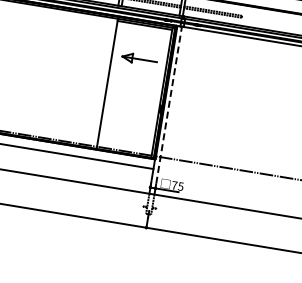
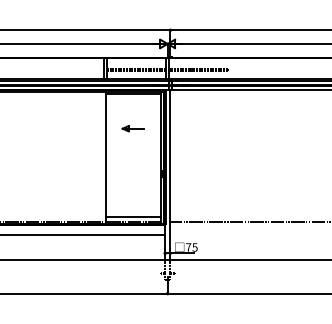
part: (138, 59) -> (132, 128), size x0.62
line: (168, 110) -> (170, 174), dashed -> solid
line: (125, 146) -> (133, 216), added

